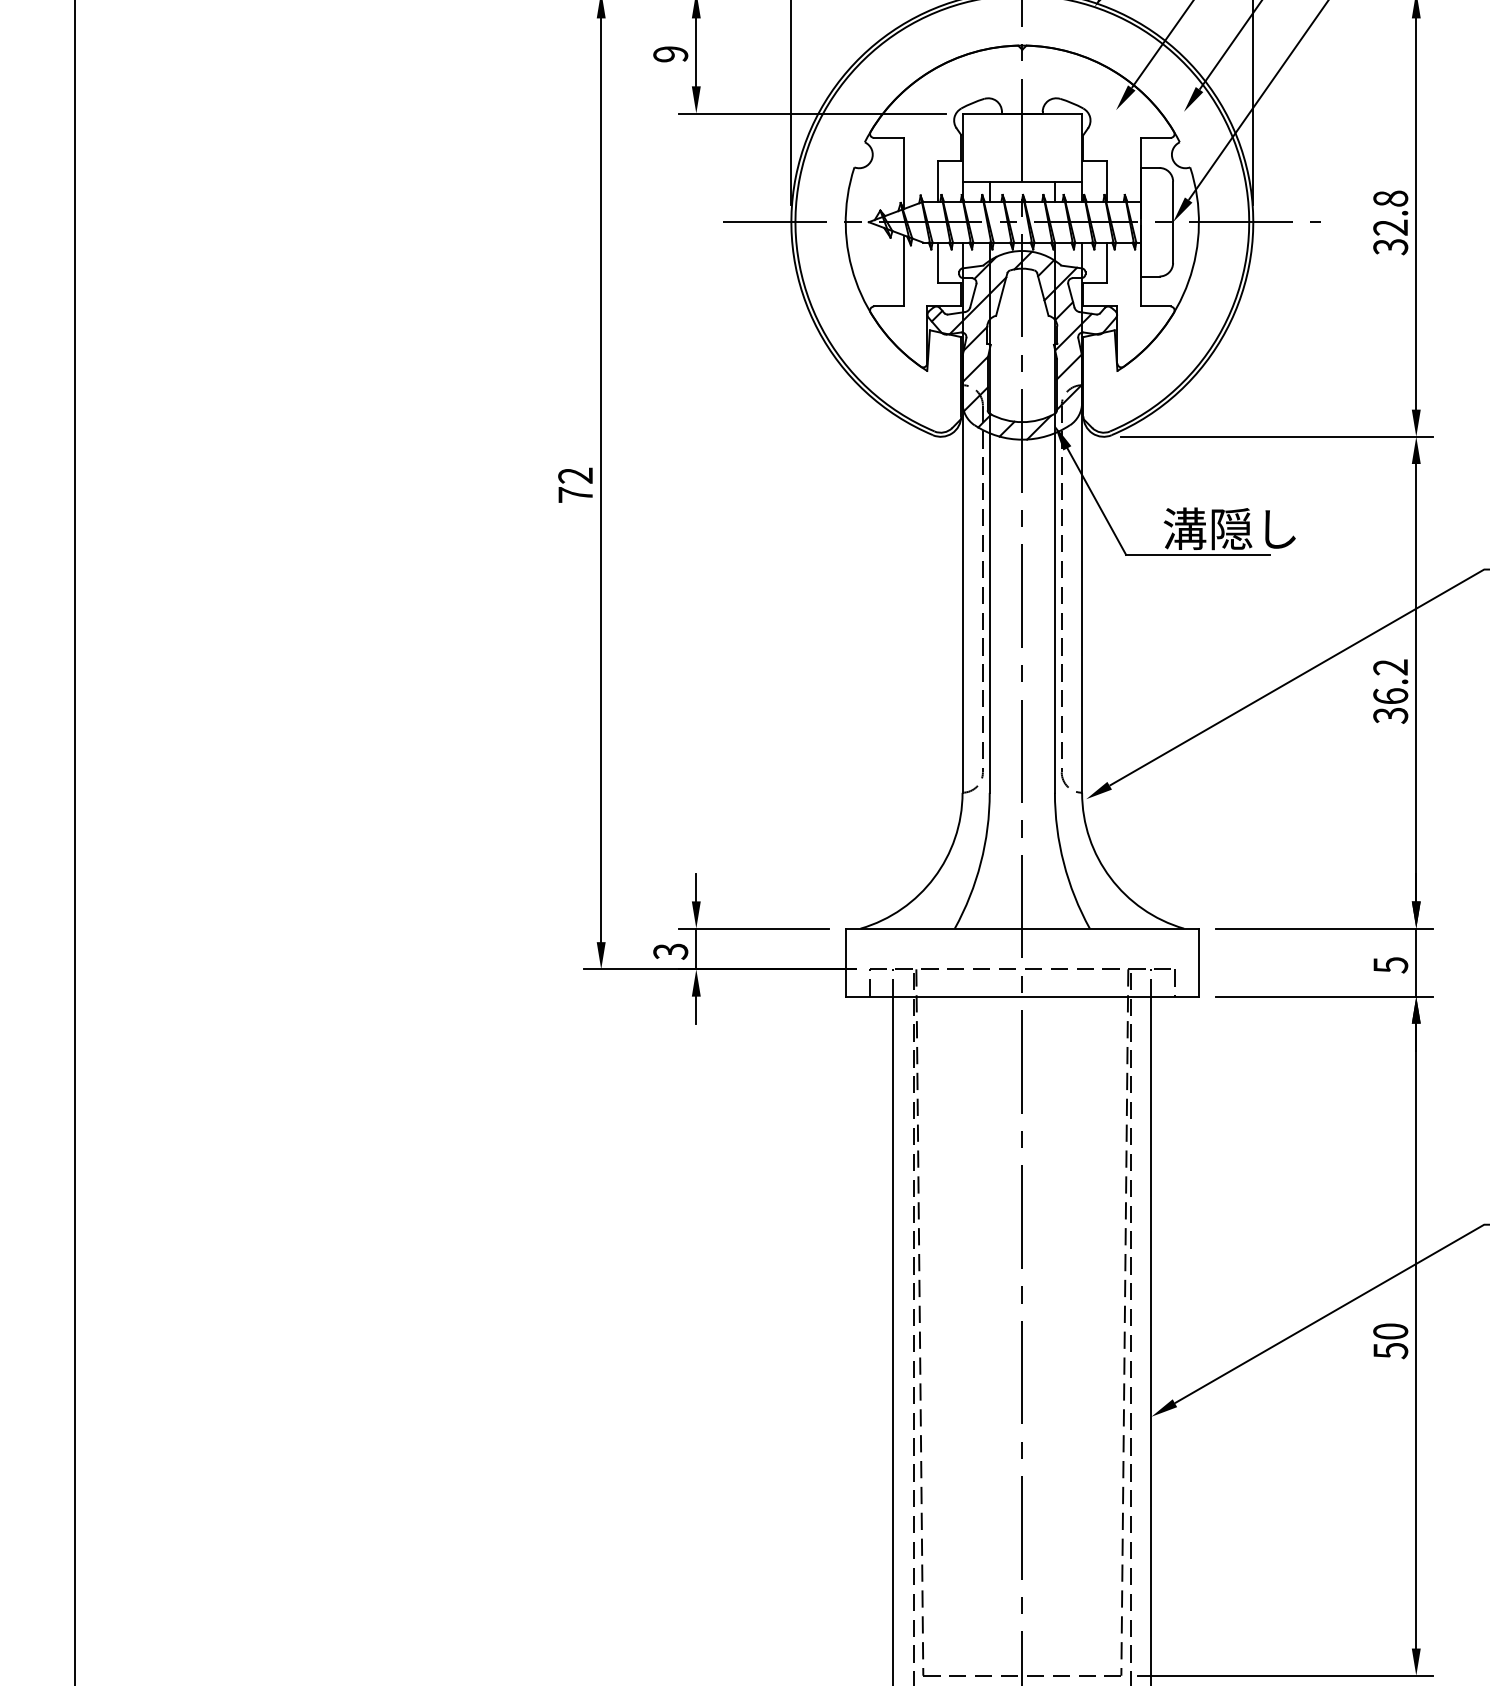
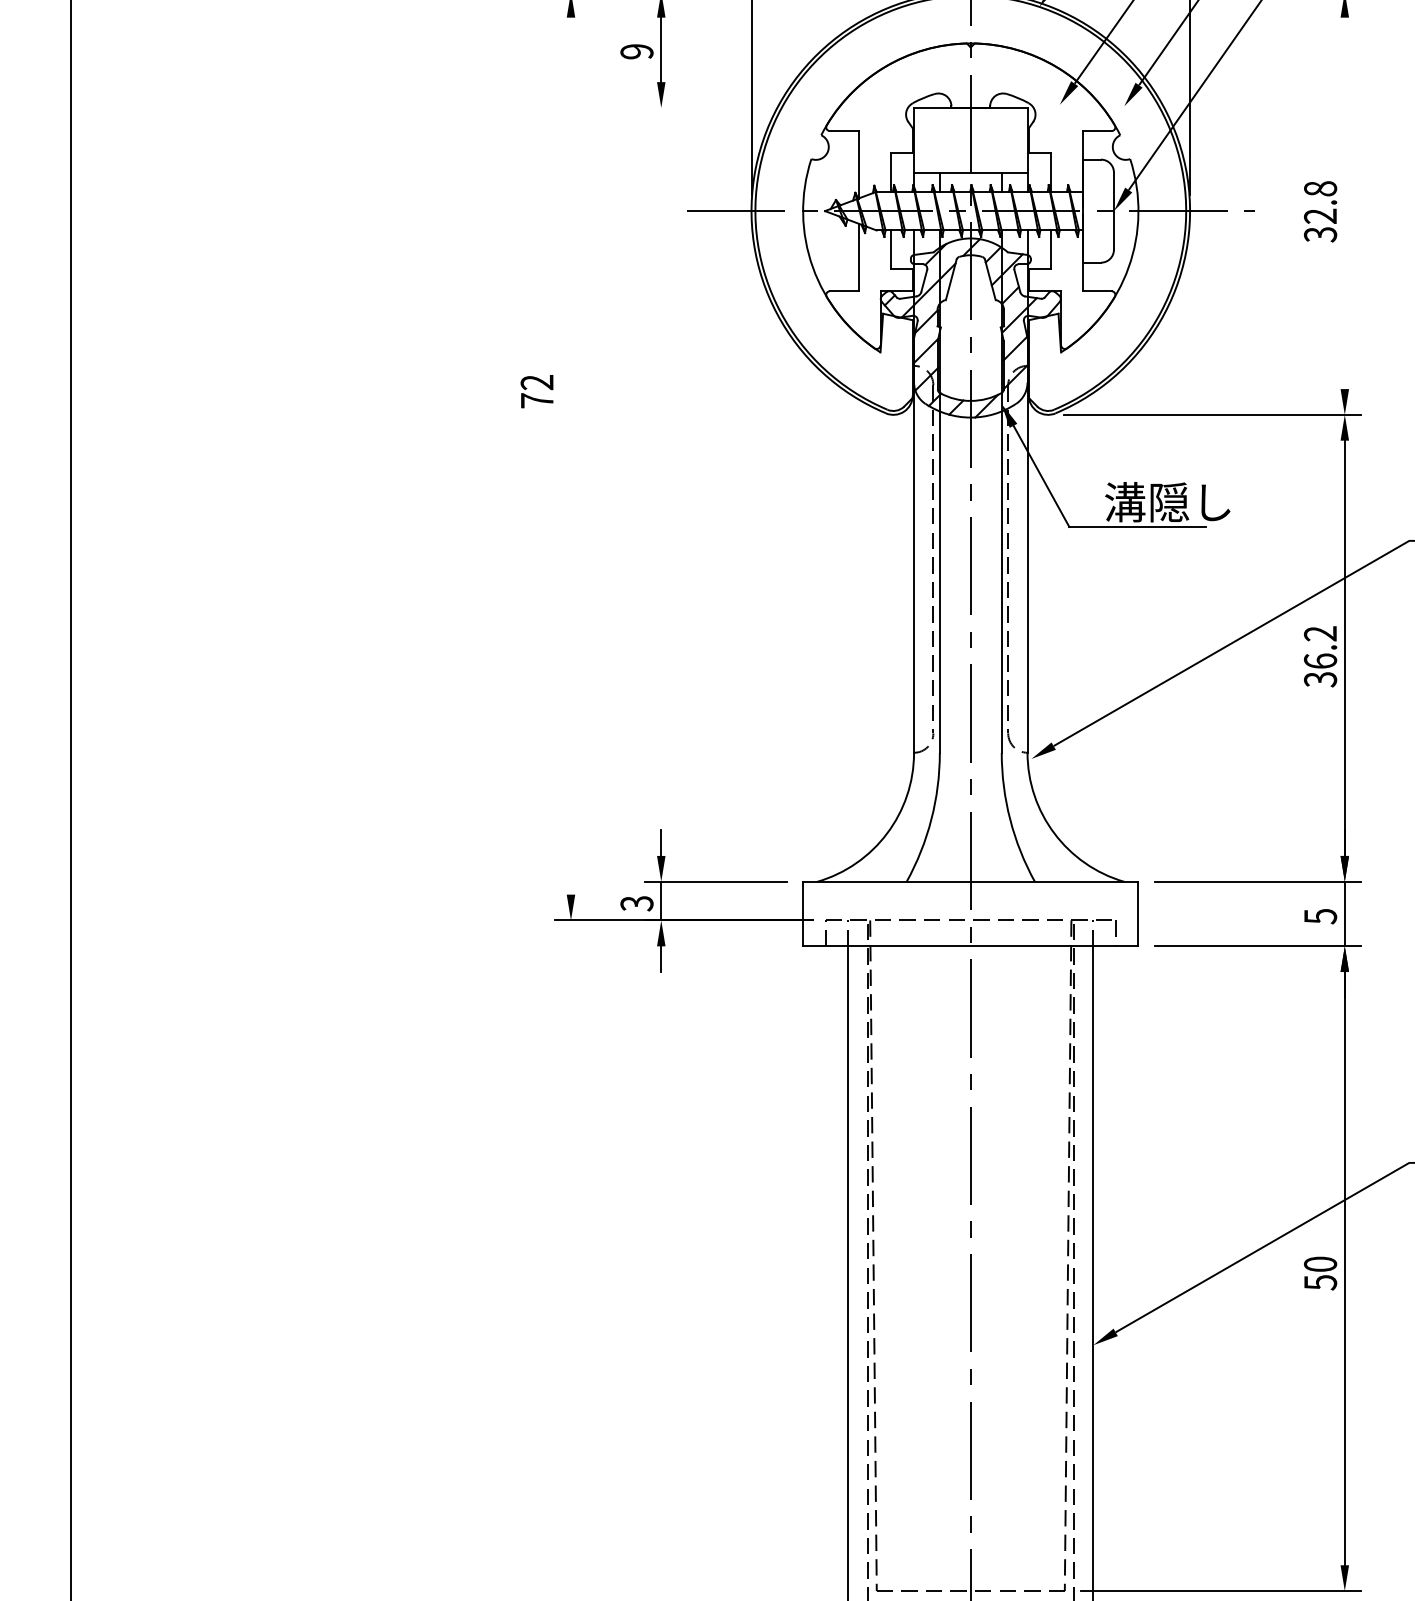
line: (812, 113) -> (771, 107), removed
line: (1416, 213) -> (1345, 202), removed
line: (601, 480) -> (571, 456), removed
text: (575, 484) -> (537, 390), moved

